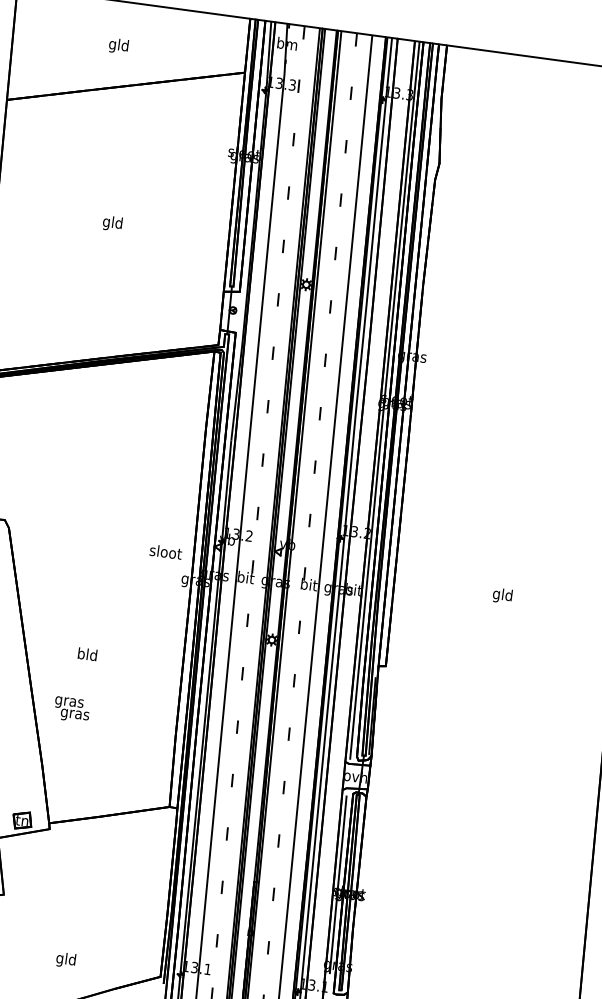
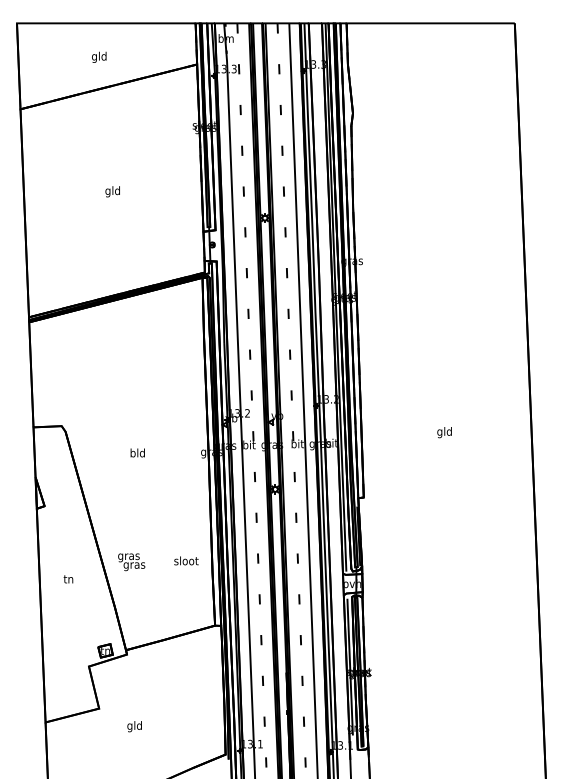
text: (166, 551) -> (186, 560), moved
text: (87, 653) -> (137, 452), moved
text: (65, 959) -> (134, 726), moved

